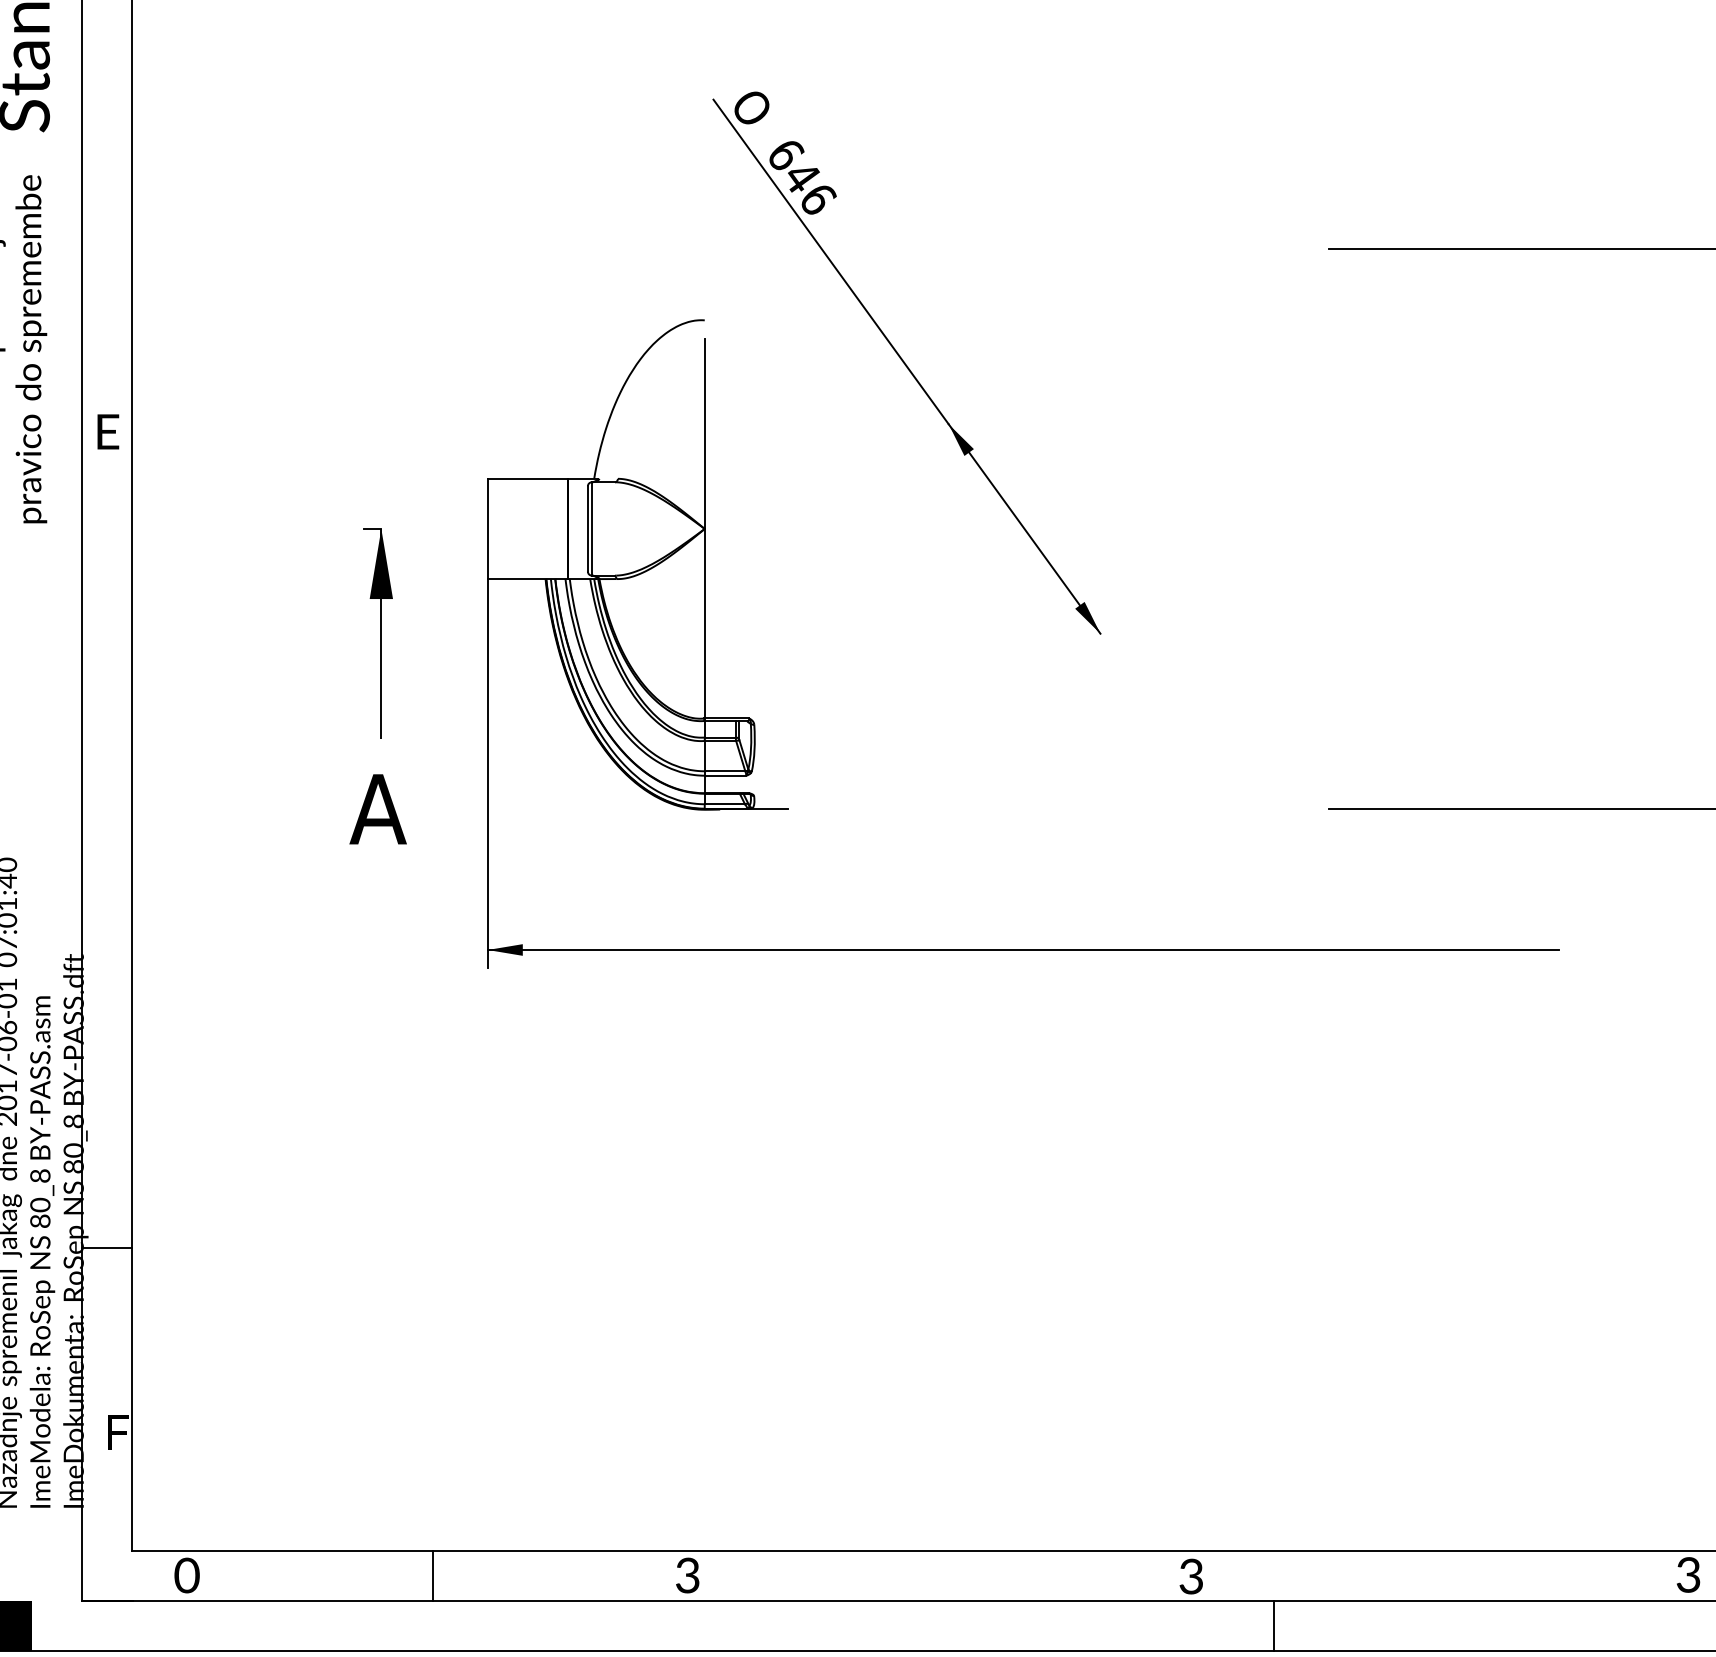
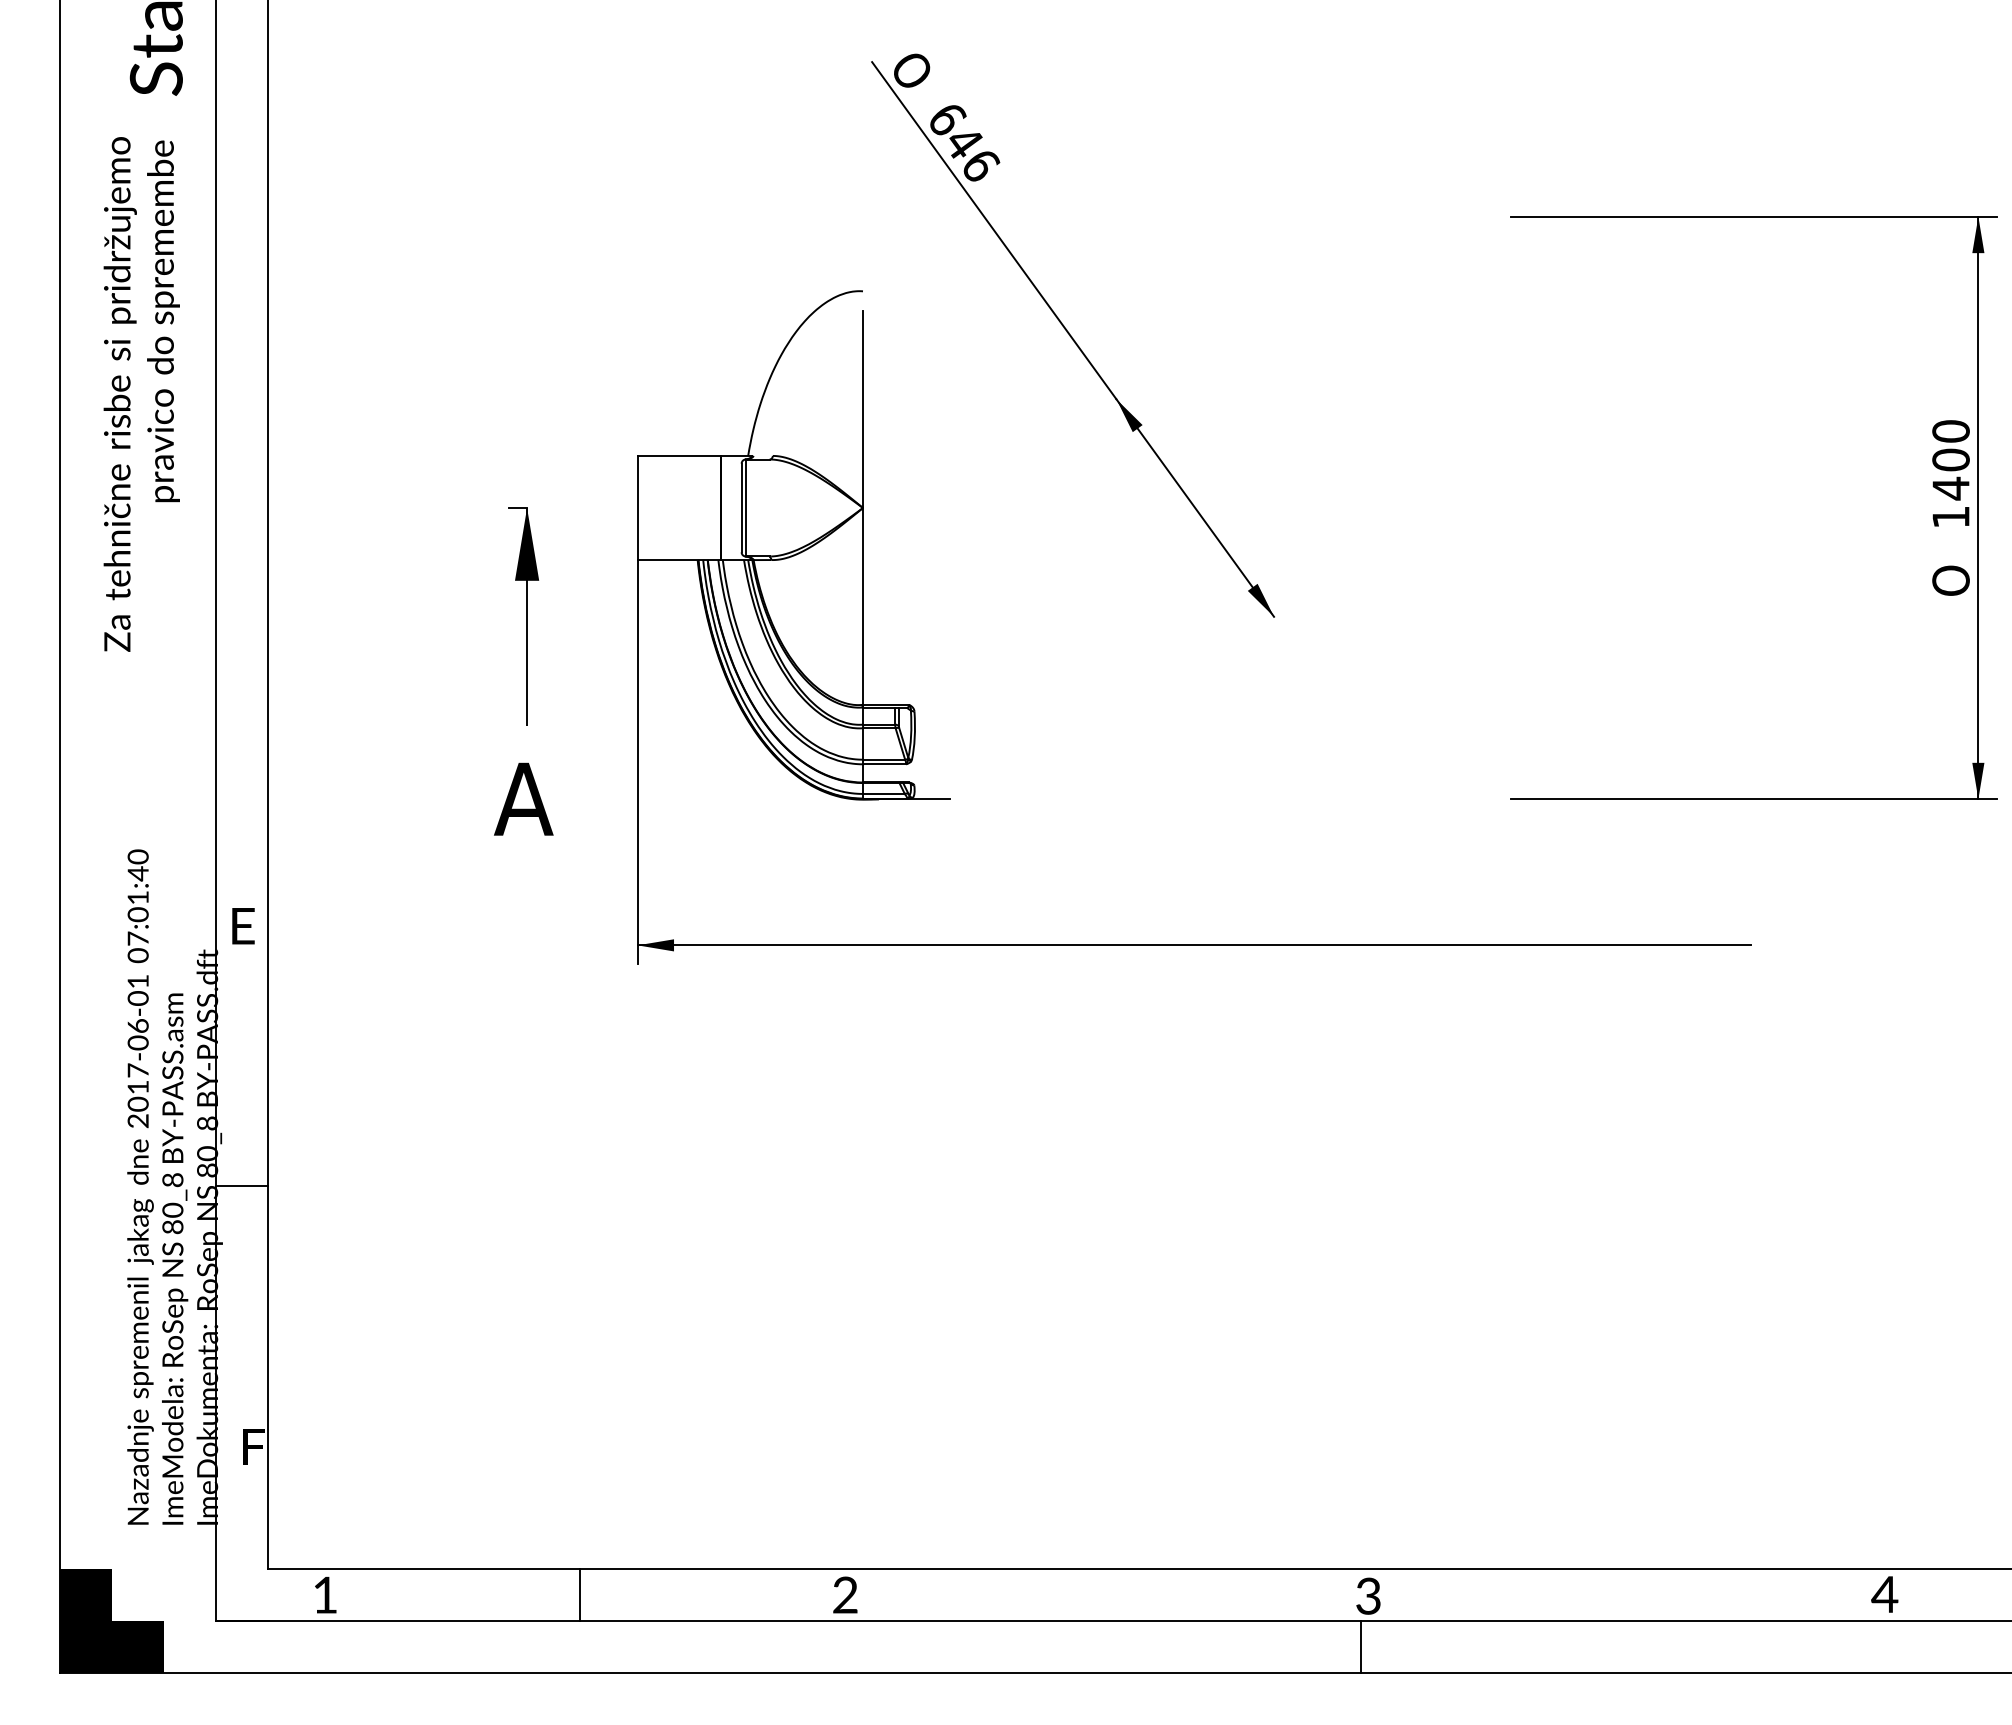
text: (108, 432) -> (243, 926), moved
line: (107, 1248) -> (242, 1186), moved
text: (187, 1574) -> (325, 1594), 0 -> 1
text: (1688, 1574) -> (1884, 1594), 3 -> 4
text: (687, 1575) -> (845, 1595), 3 -> 2
line: (1274, 1625) -> (1360, 1647), moved

